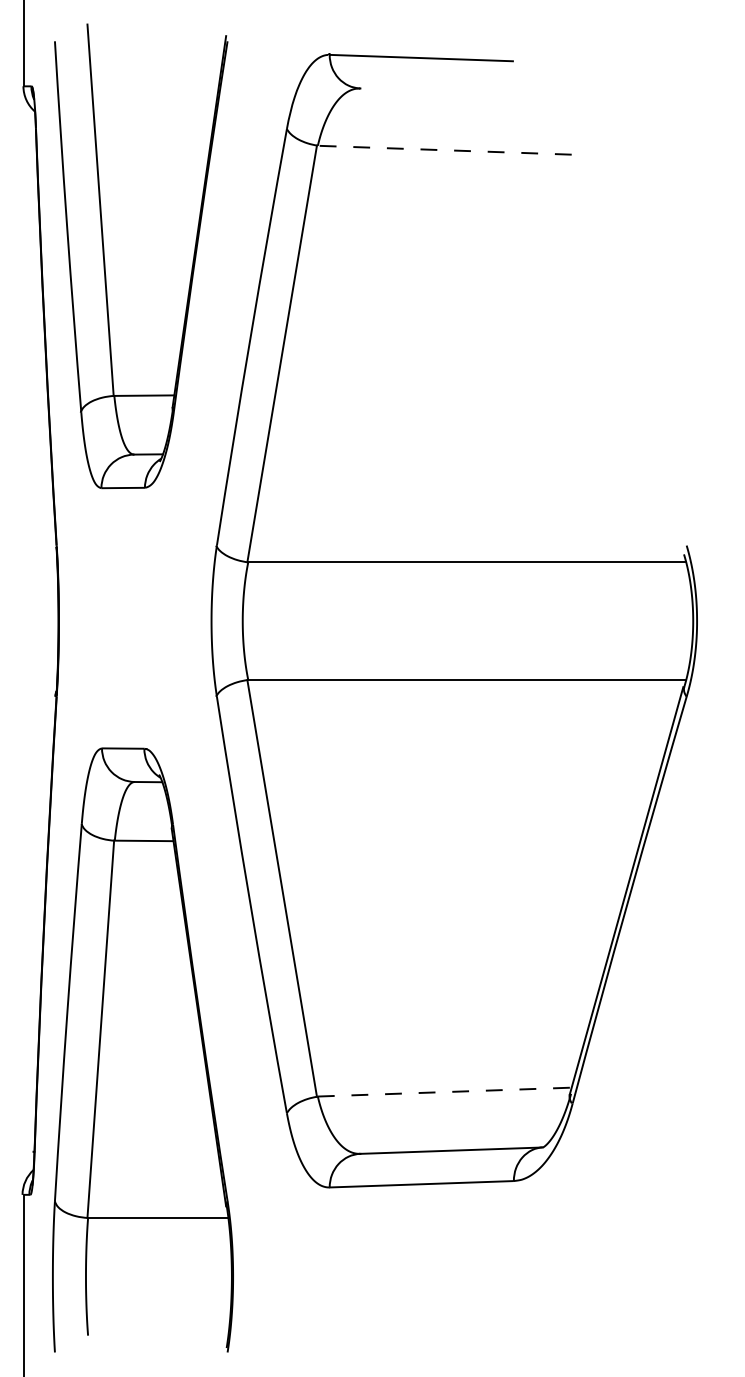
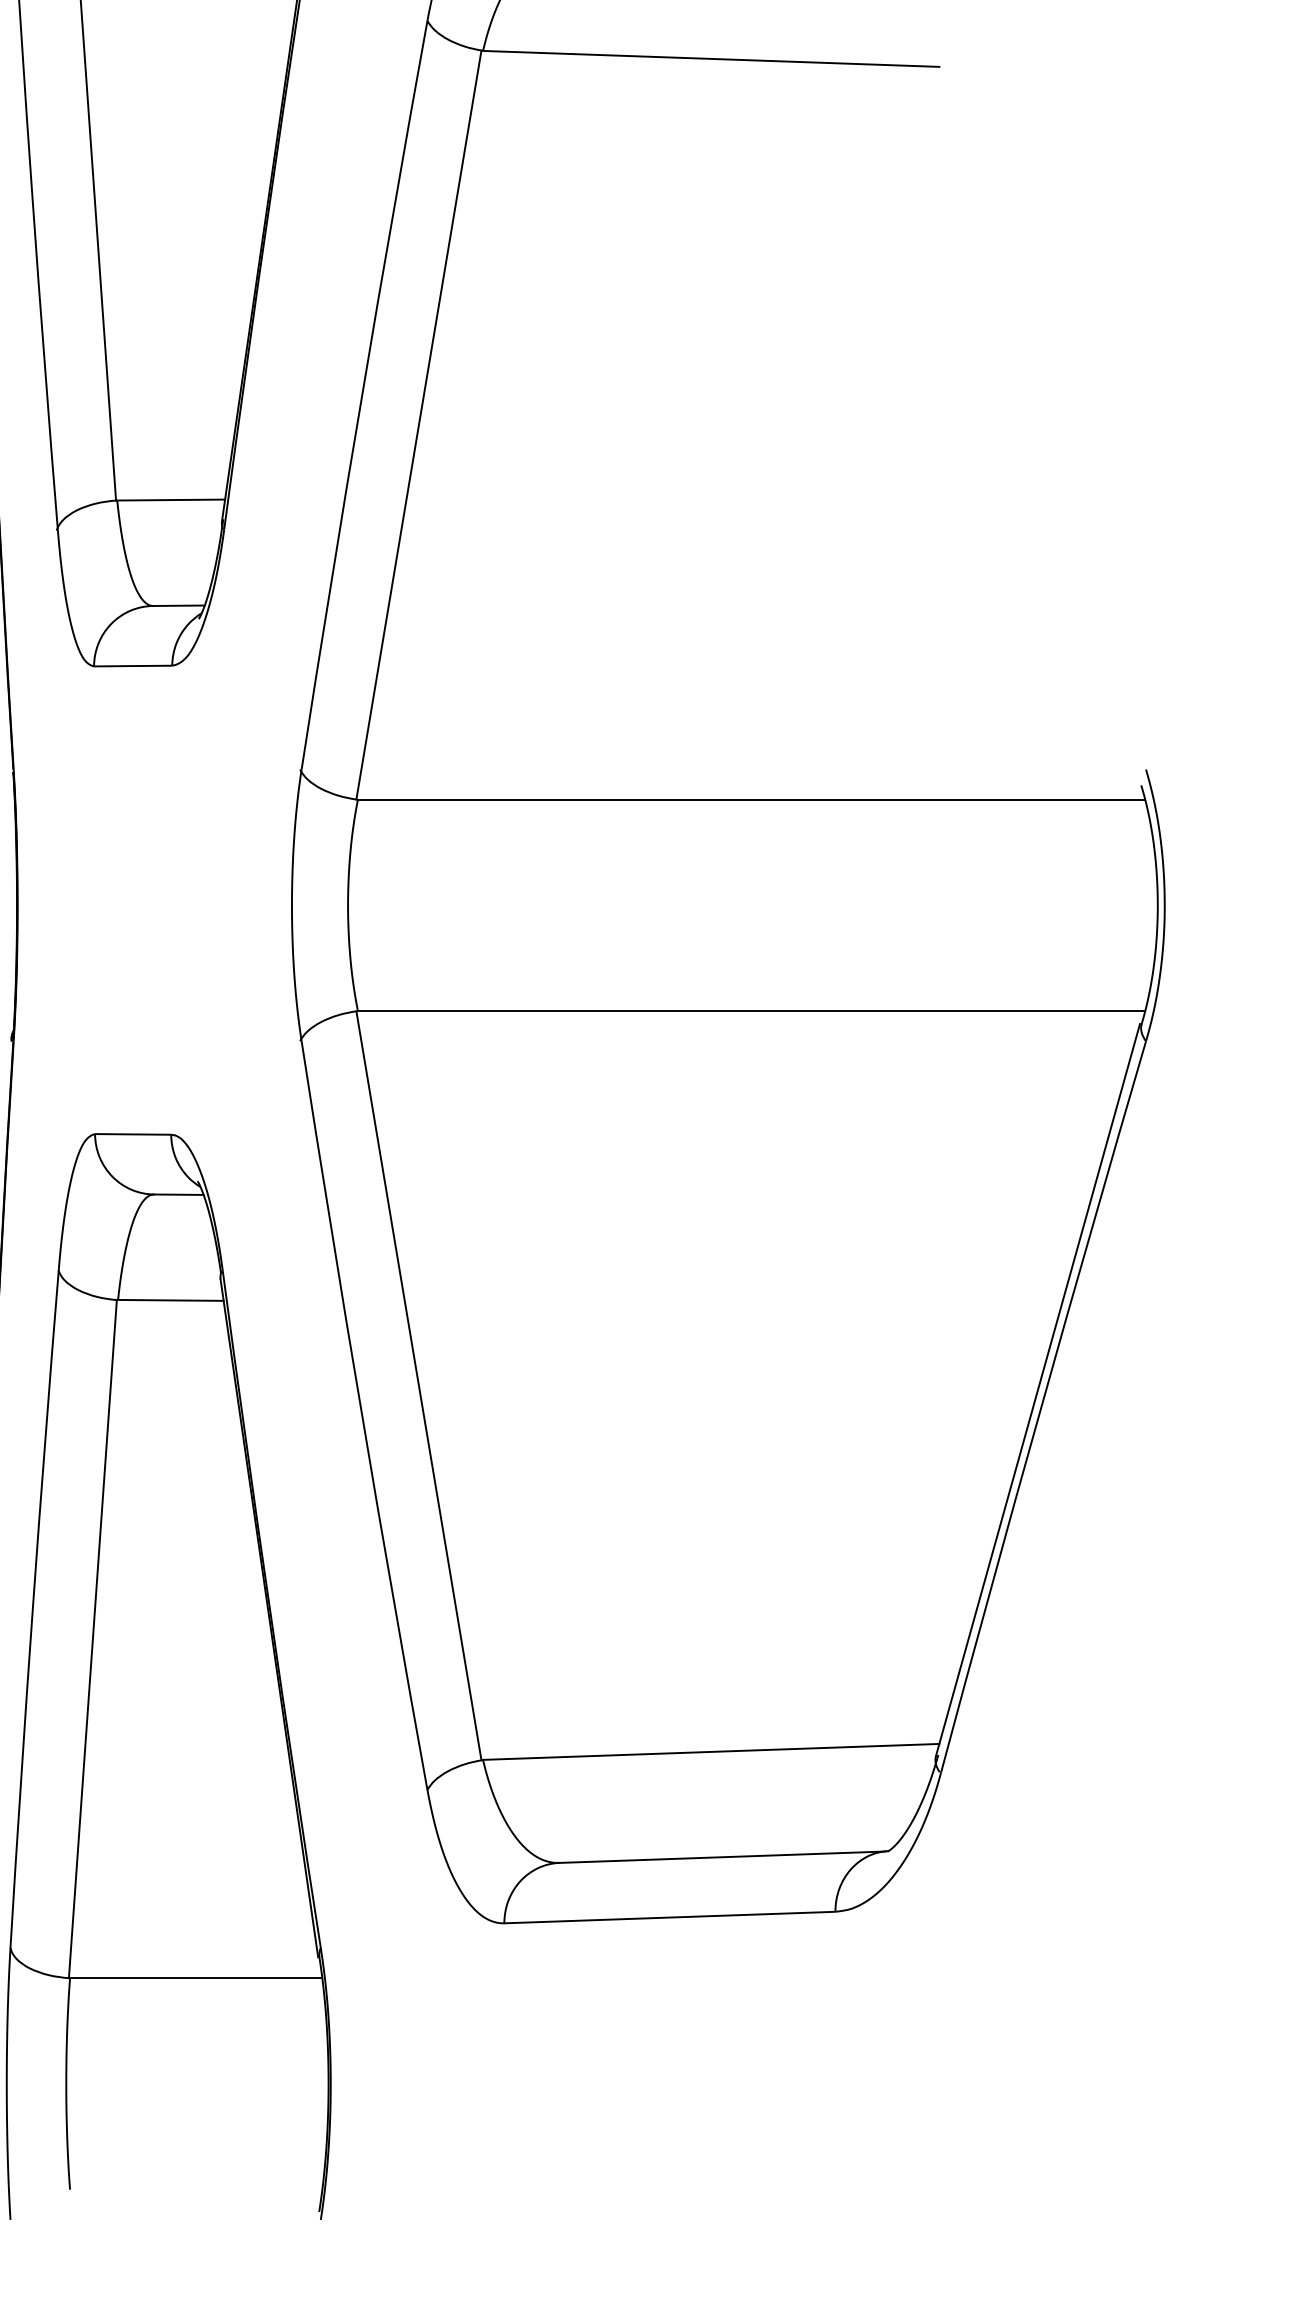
line: (444, 150) -> (710, 59), dashed -> solid
line: (444, 1092) -> (710, 1752), dashed -> solid

